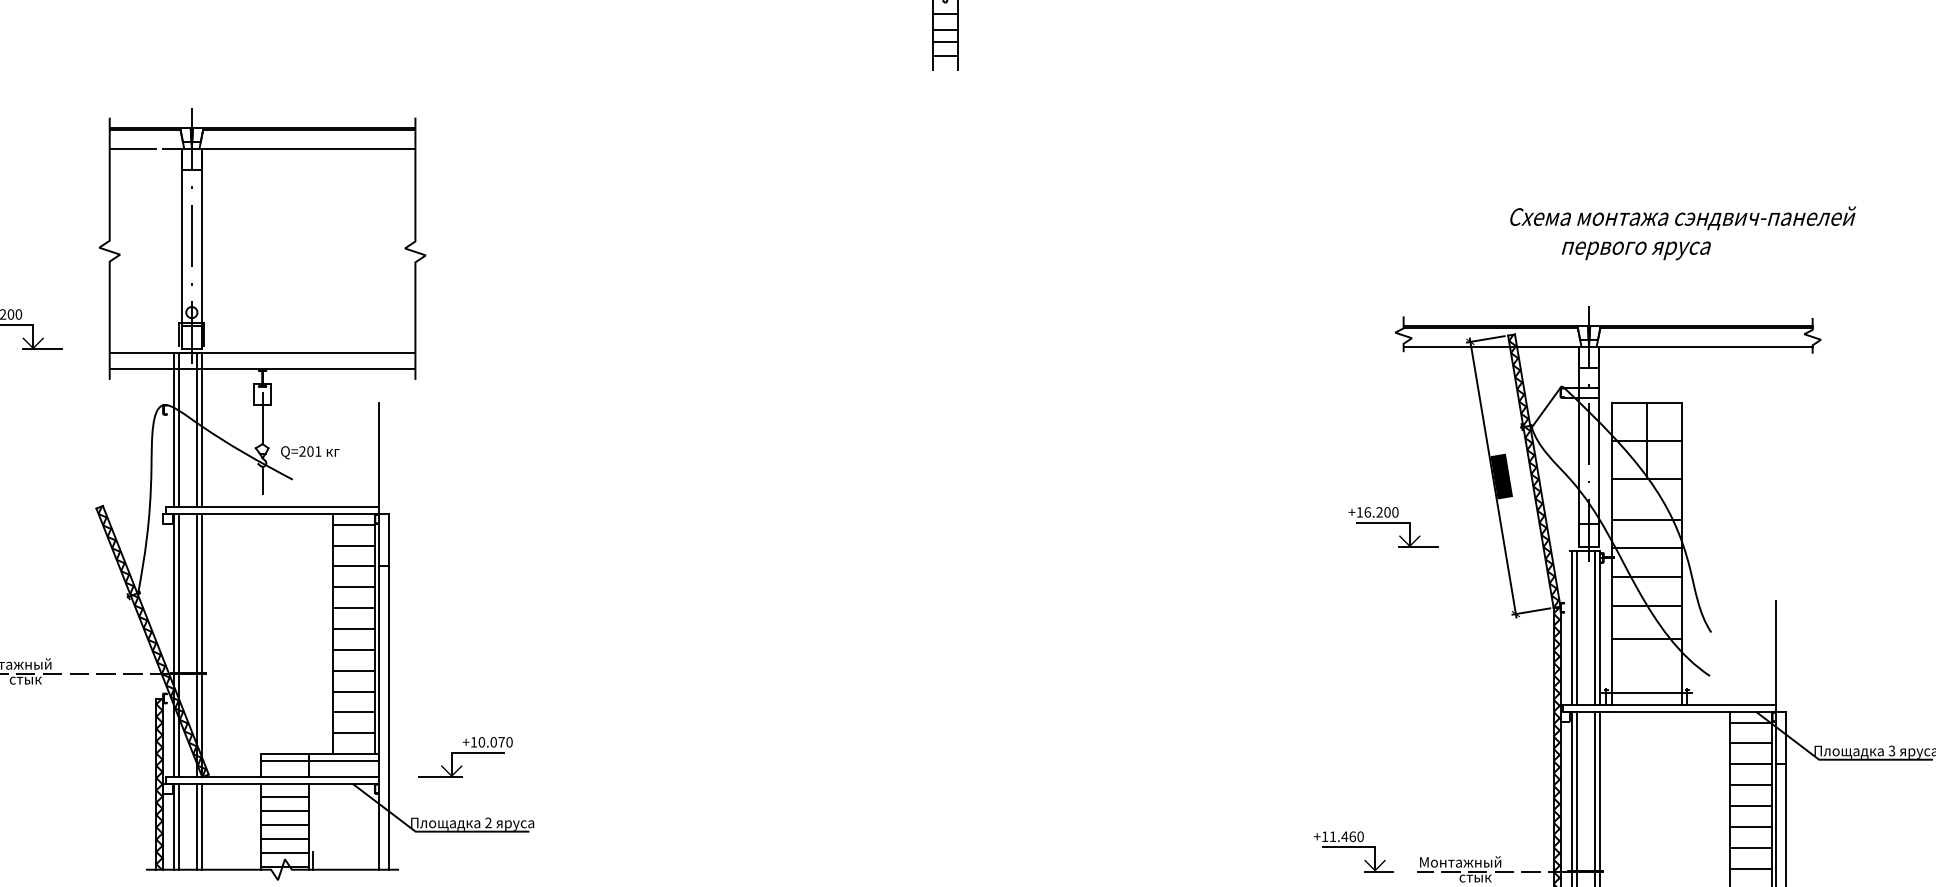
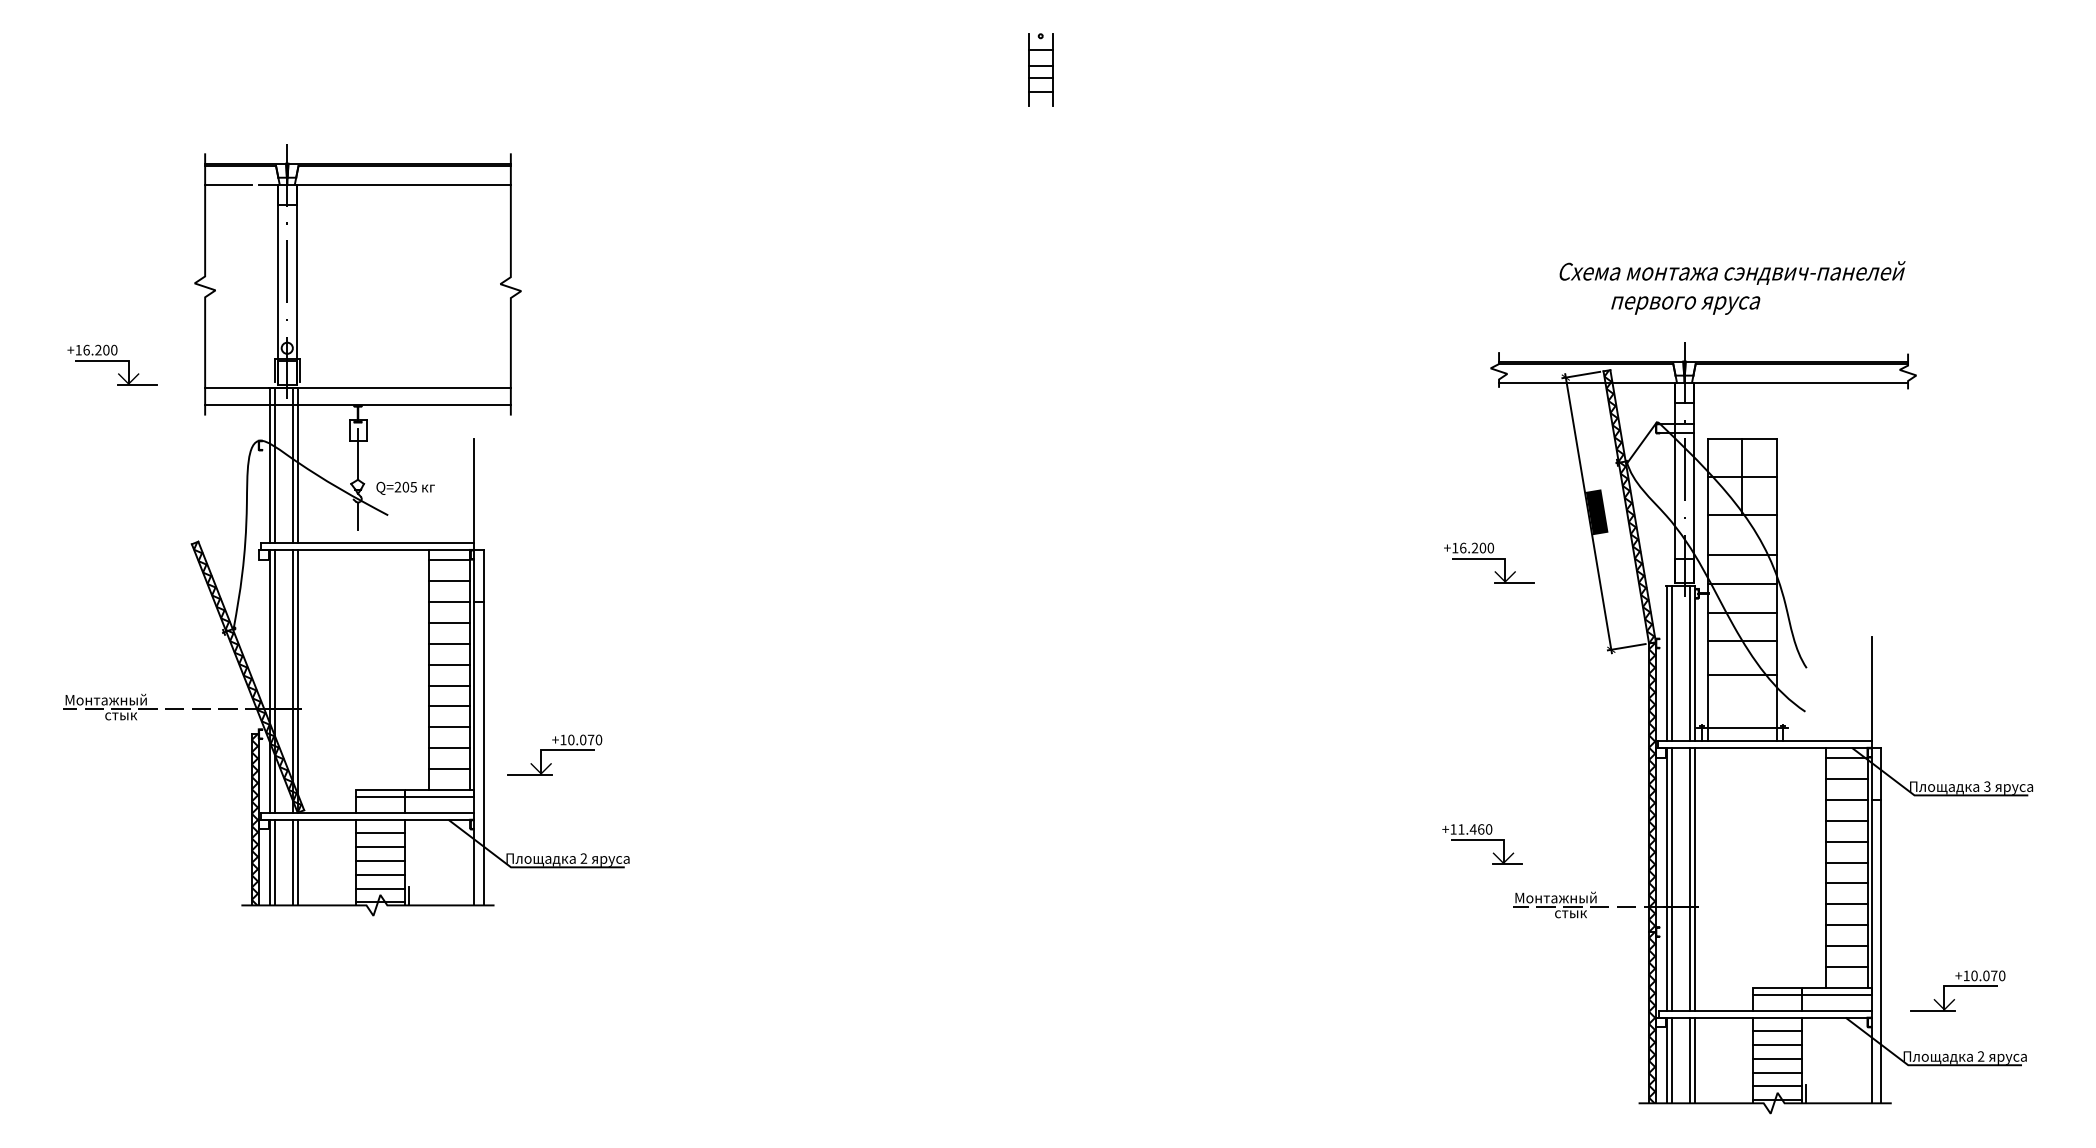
text: (1683, 232) -> (1732, 287), moved
text: (318, 451) -> (413, 487), Q=201 -> Q=205
part: (465, 756) -> (554, 754), moved
part: (1354, 851) -> (1482, 844), moved

